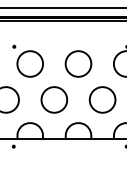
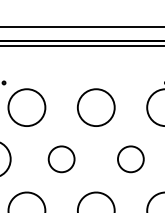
circle: (54, 99) -> (61, 158), size x0.7
circle: (102, 99) -> (130, 158), size x0.7

